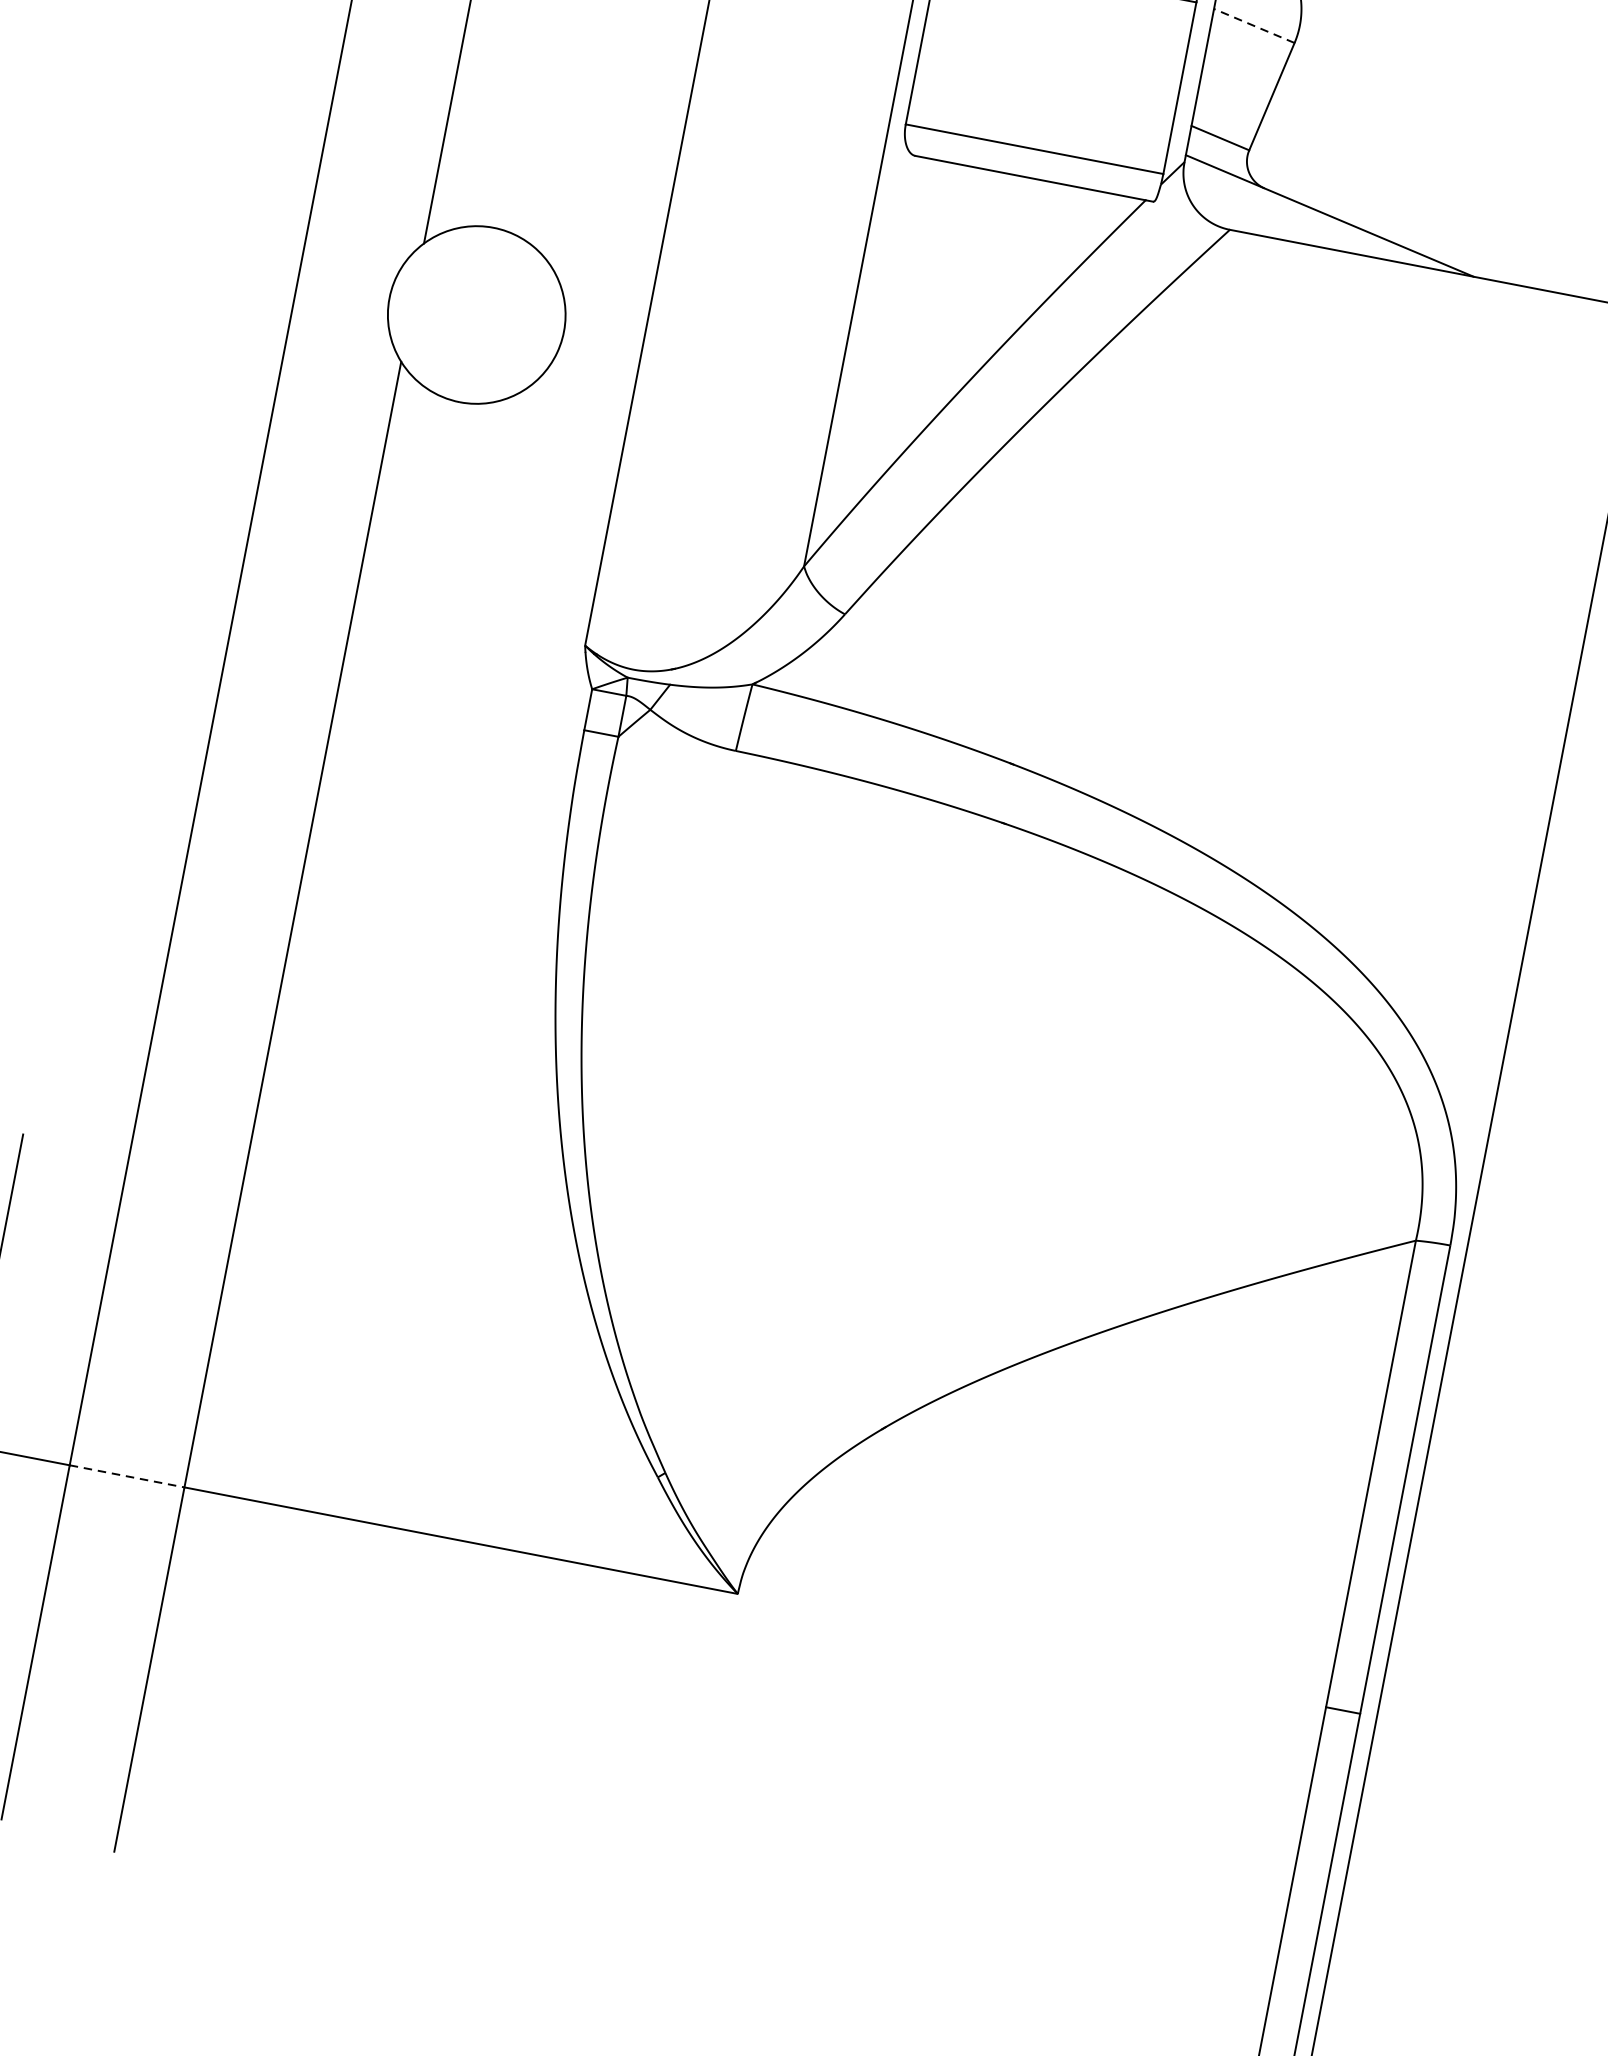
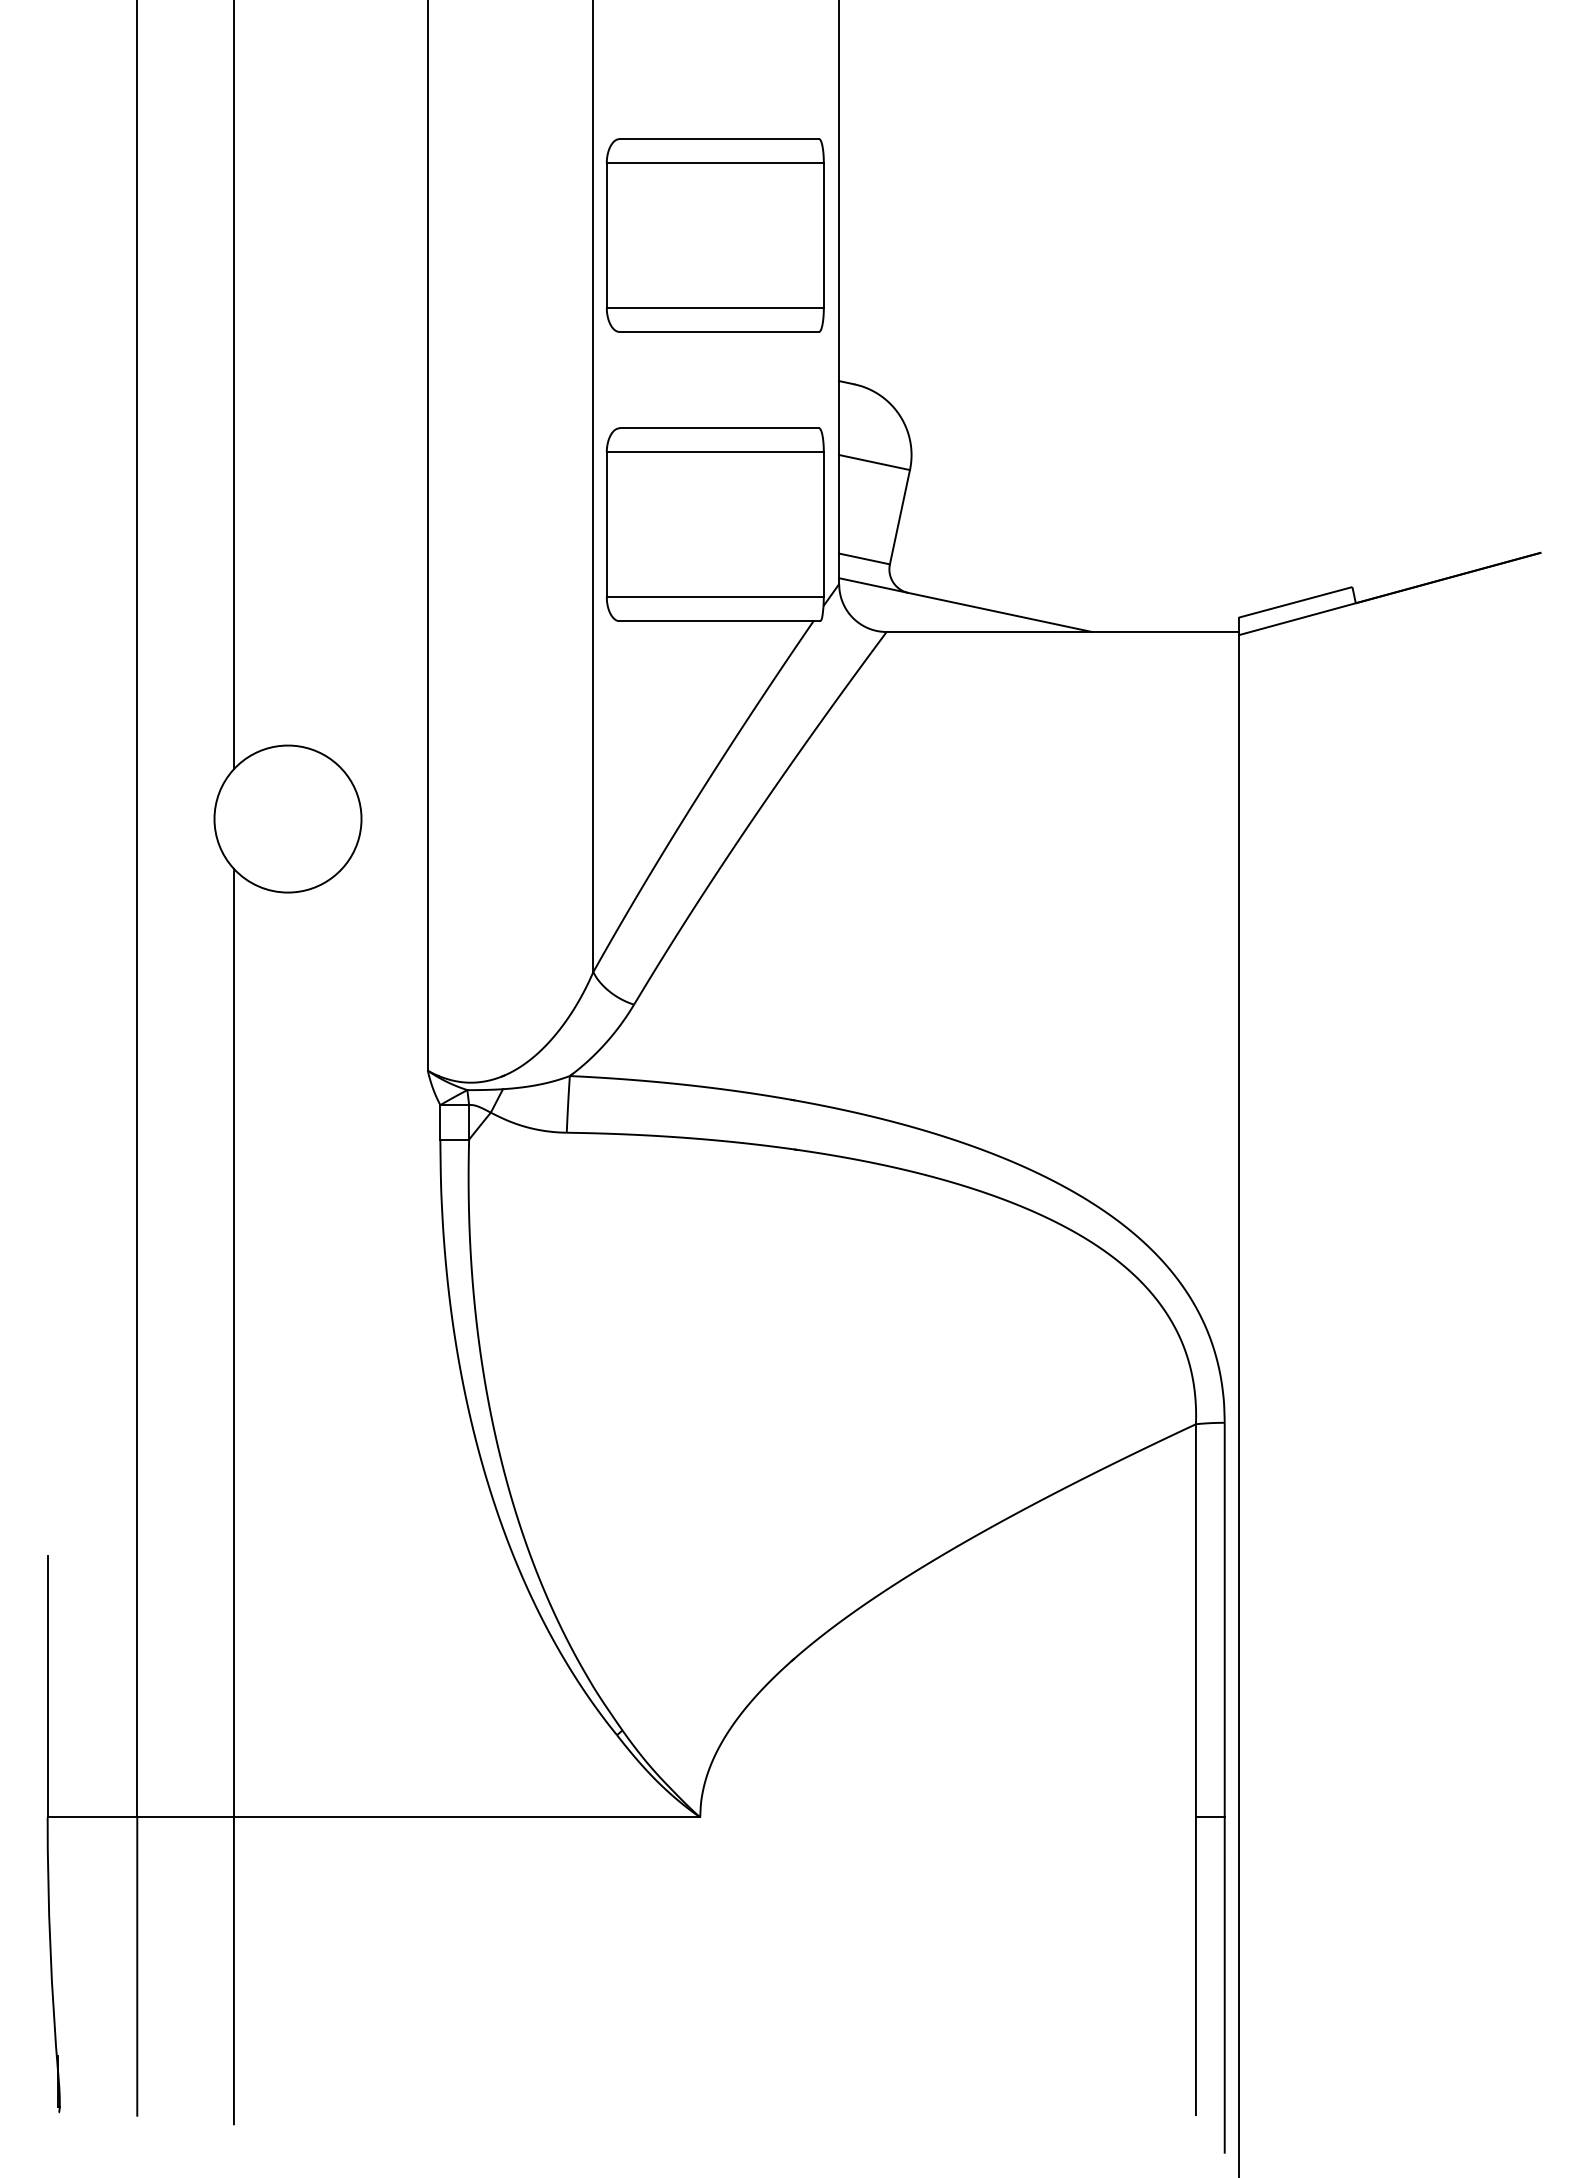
line: (1254, 25) -> (874, 462), dashed -> solid
line: (128, 1476) -> (186, 1817), dashed -> solid

